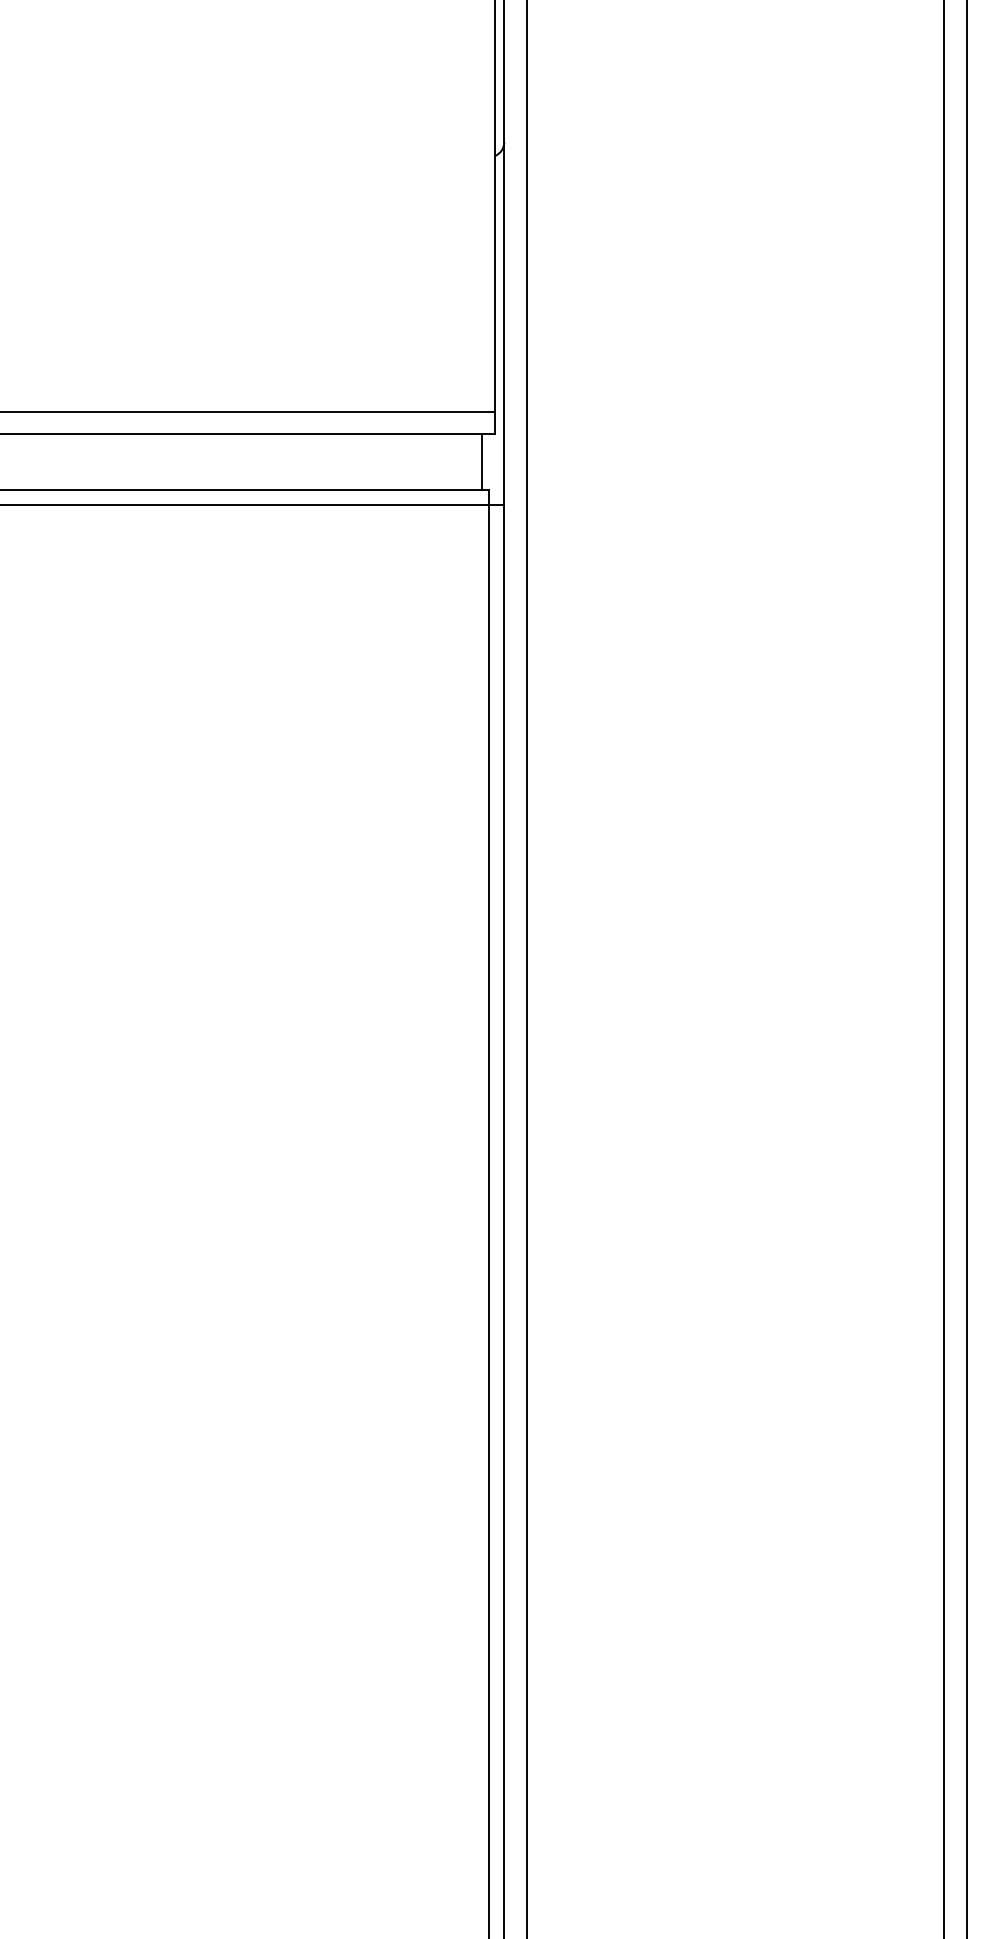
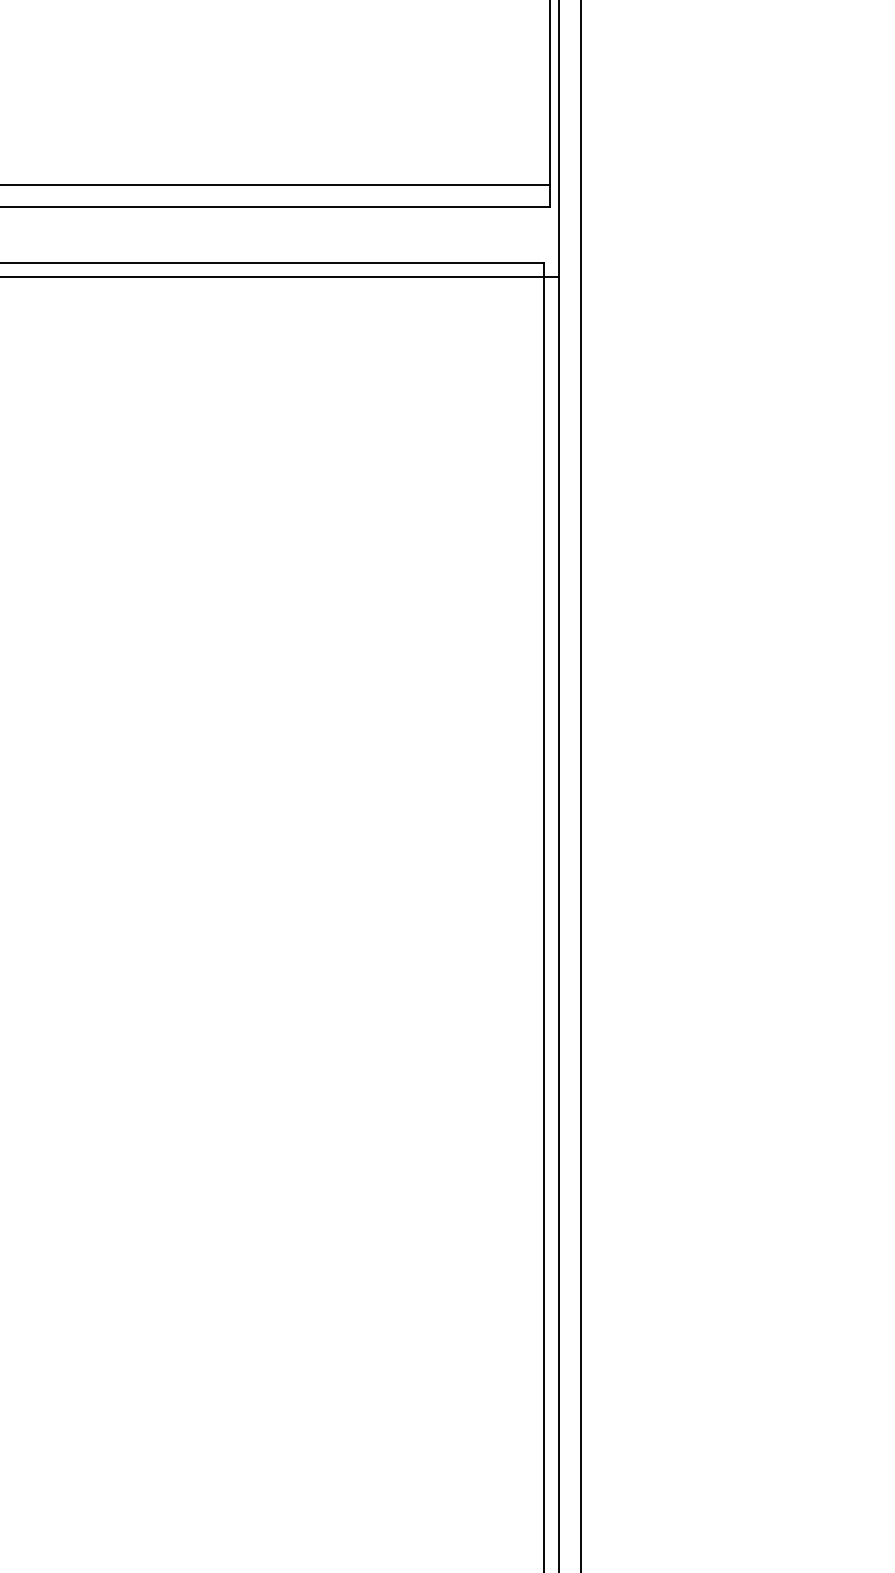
line: (481, 461) -> (536, 234), removed

